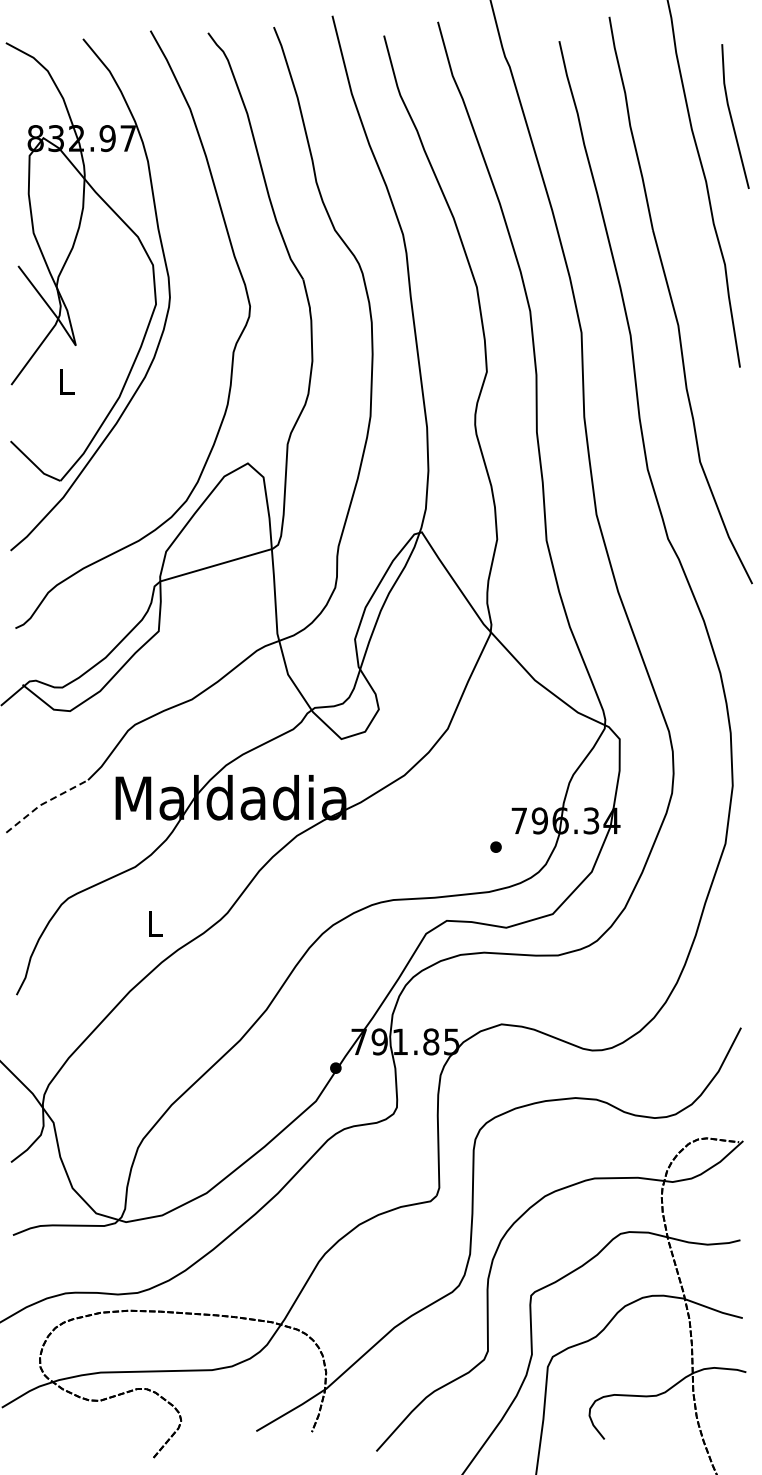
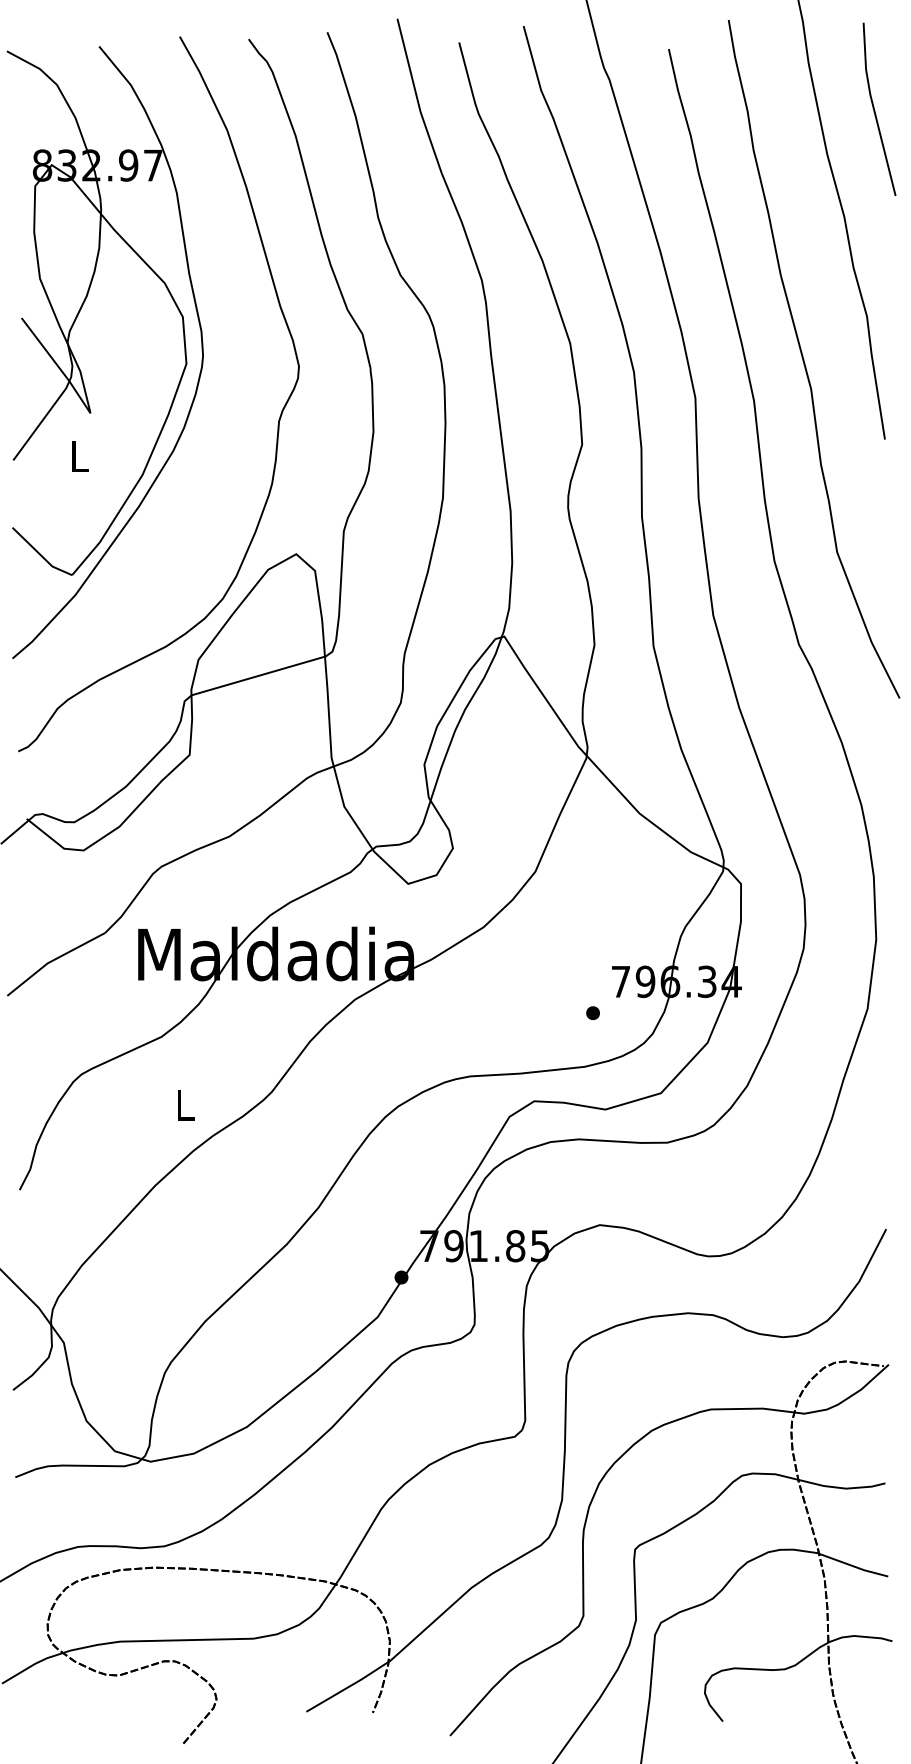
line: (732, 117) -> (875, 110), moved
line: (44, 803) -> (53, 960), dashed -> solid

